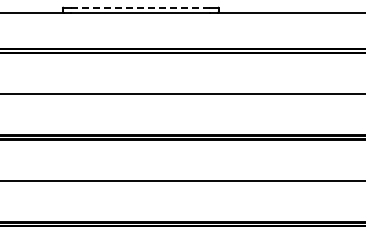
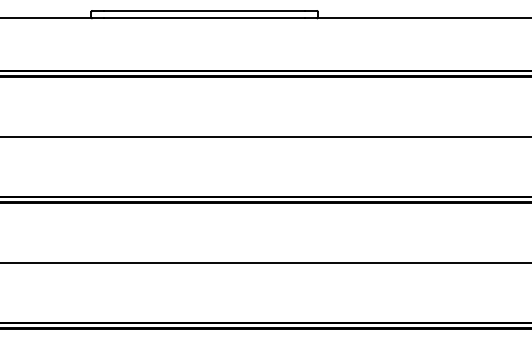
line: (140, 7) -> (204, 10), dashed -> solid

